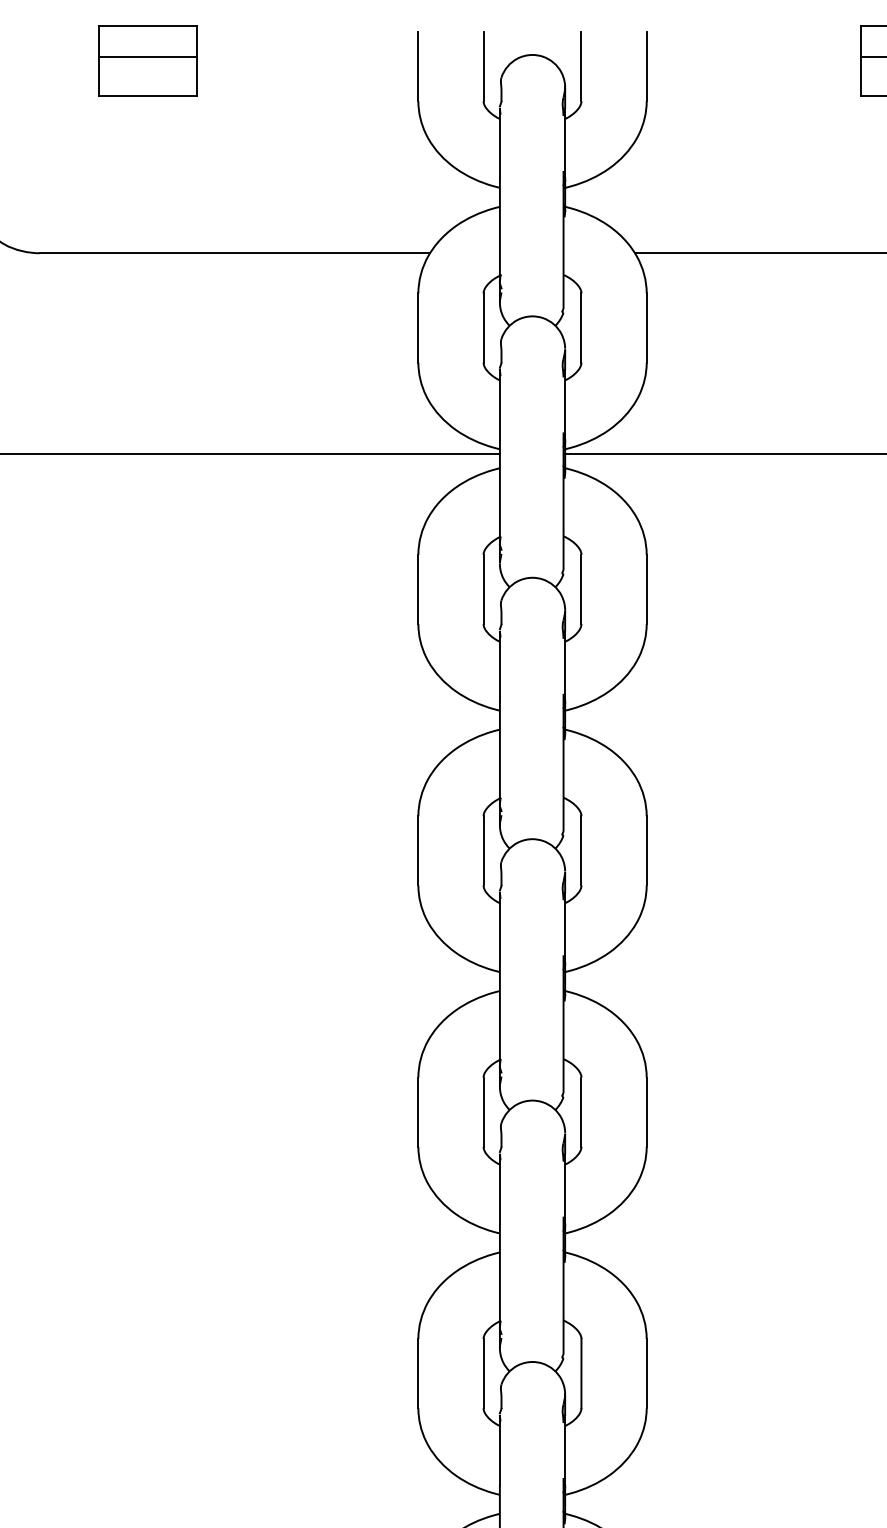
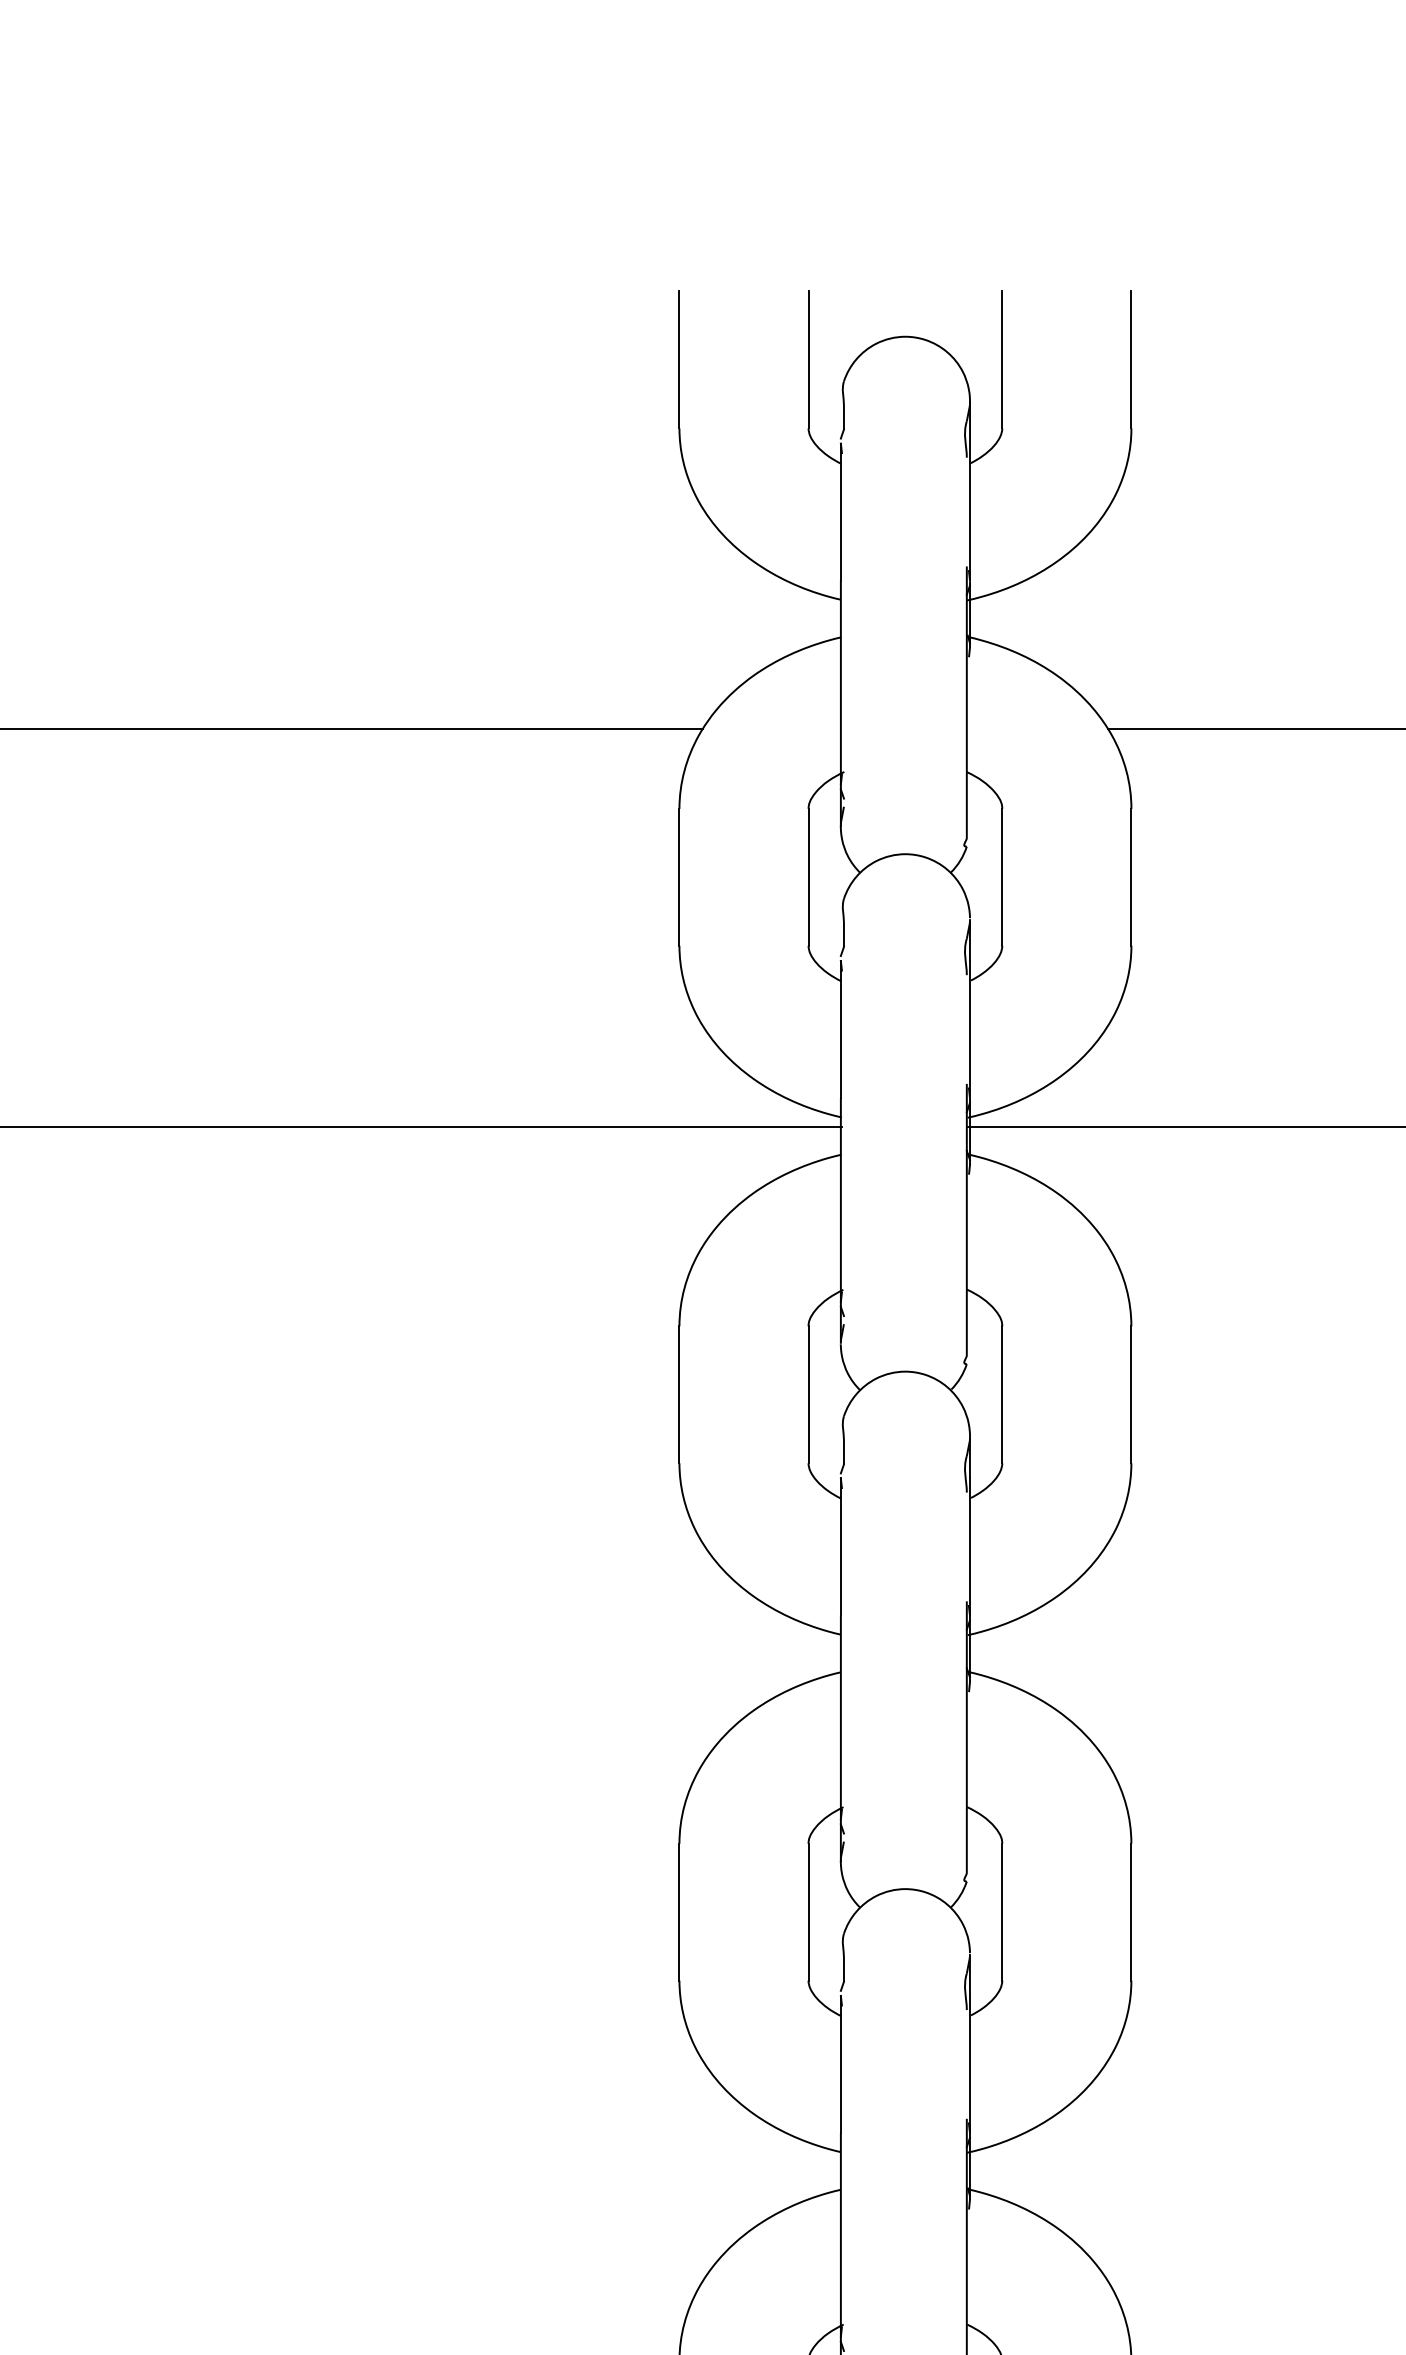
part: (147, 60) -> (143, 347), removed

